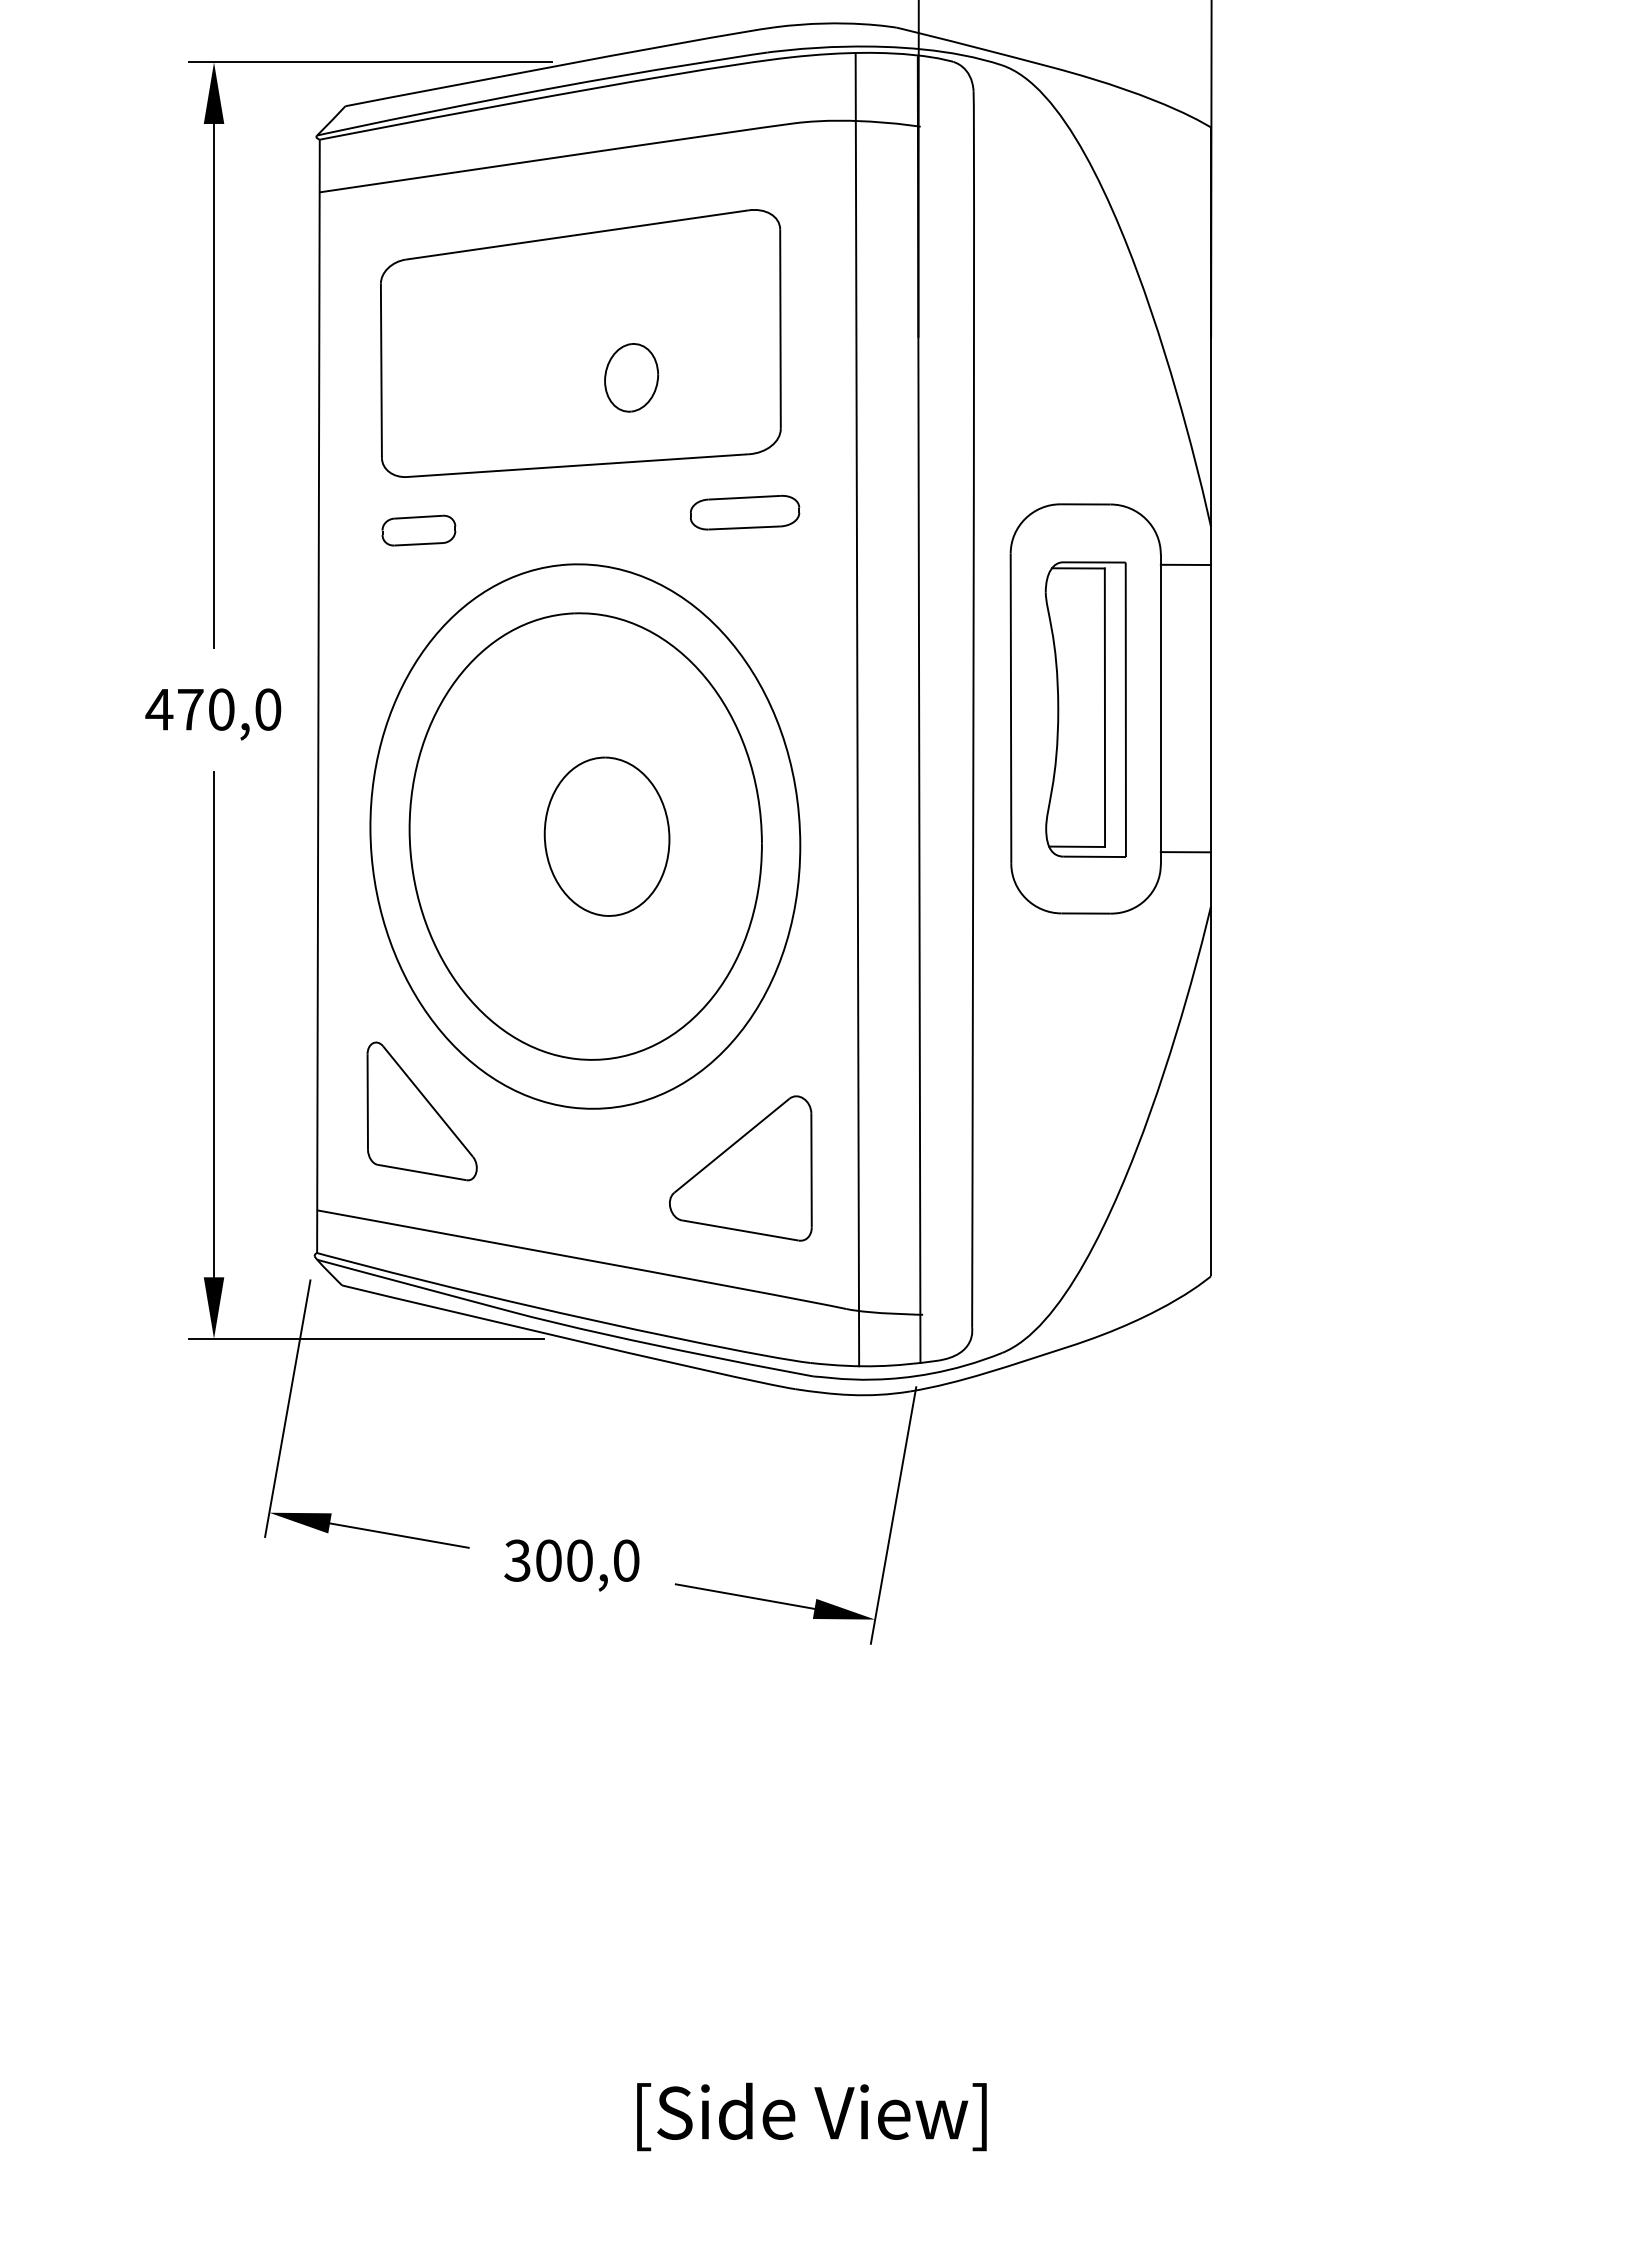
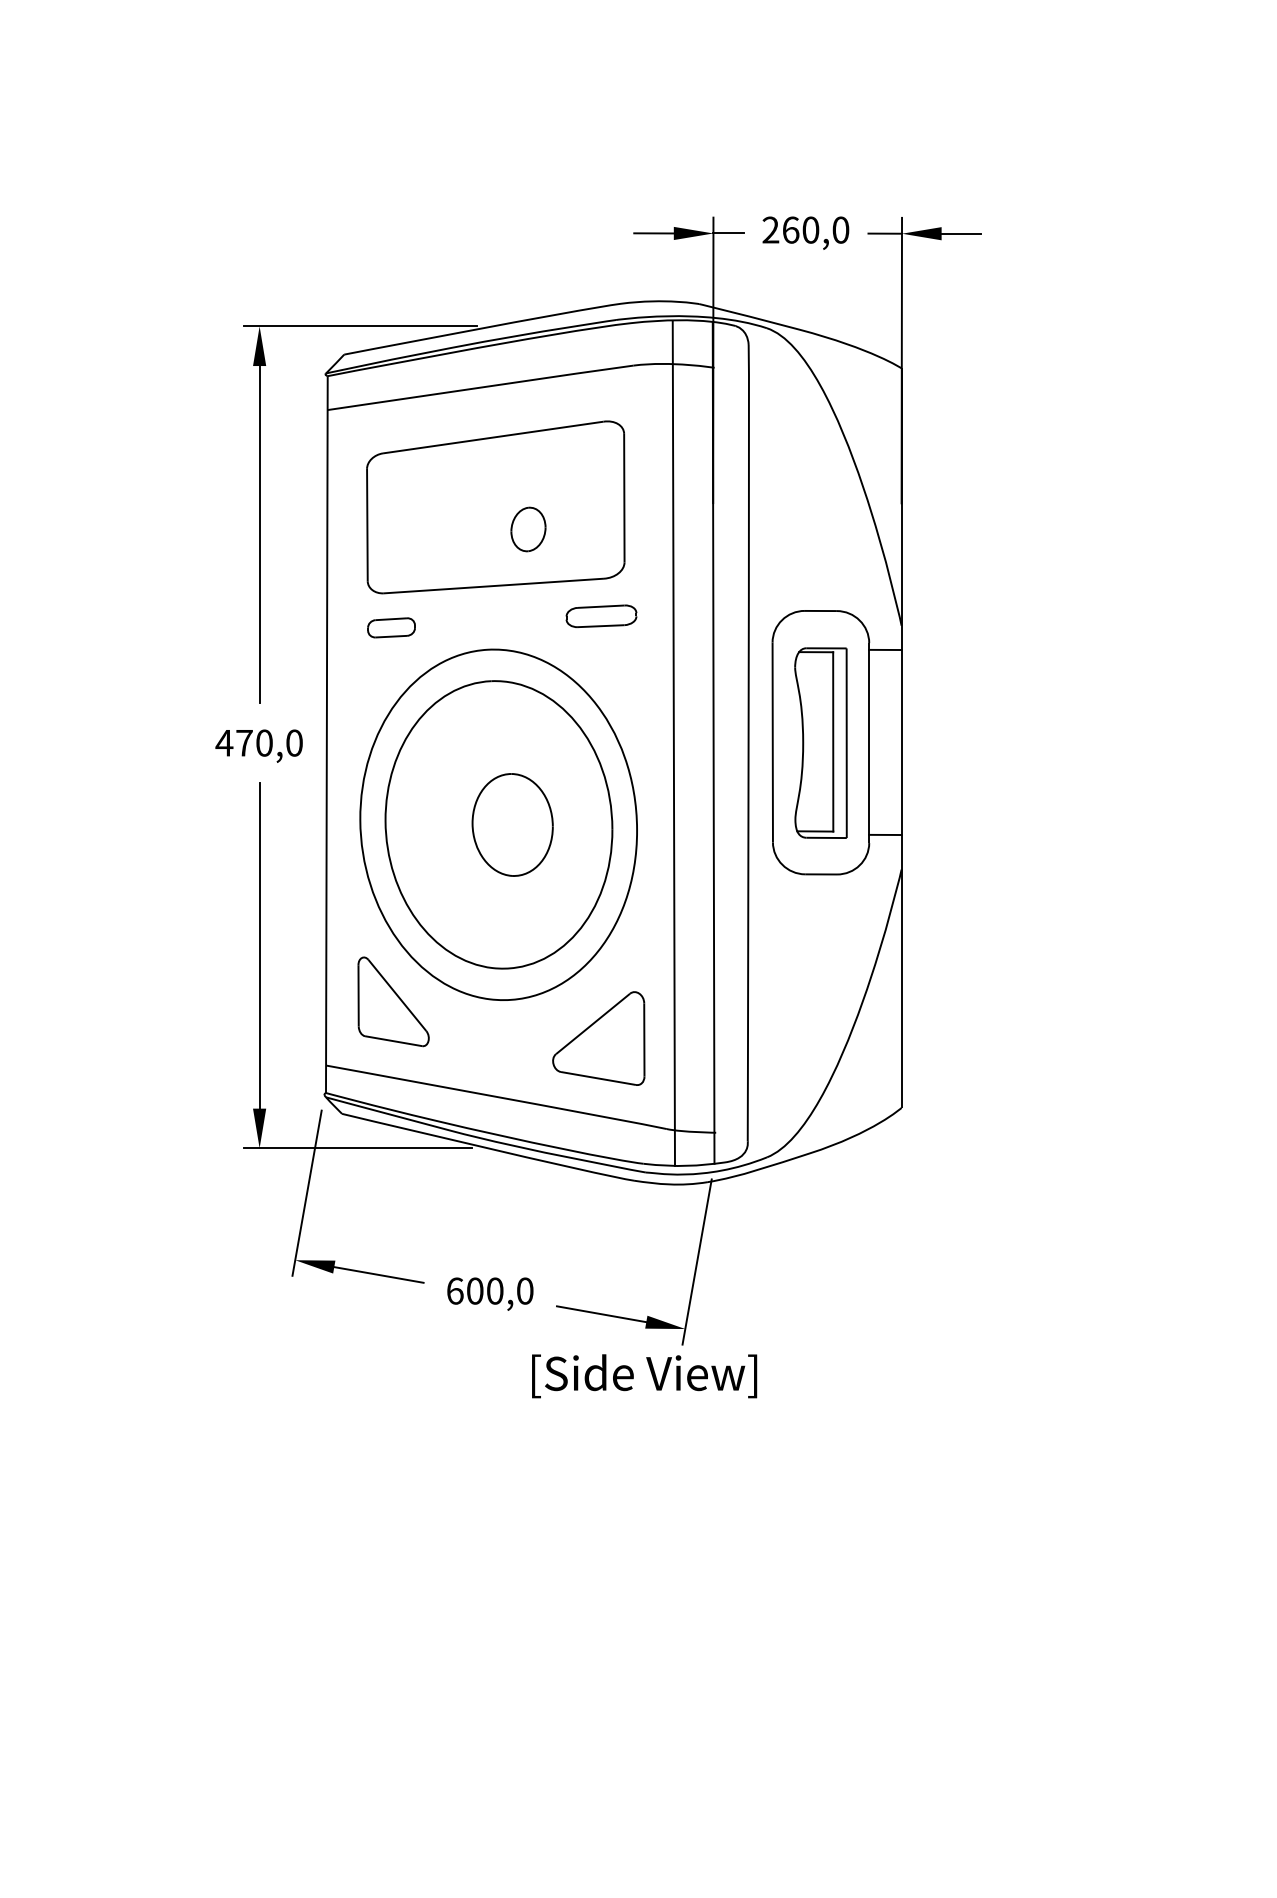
text: (516, 1559) -> (454, 1290), 300,0 -> 600,0
text: (811, 2117) -> (644, 1376), moved

